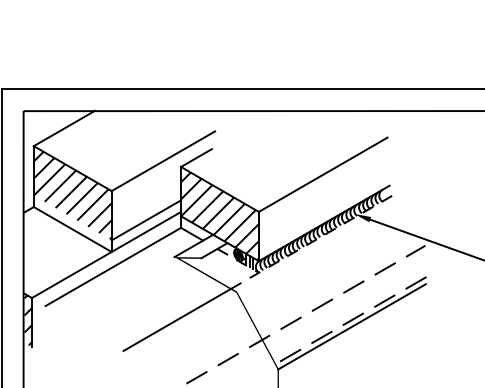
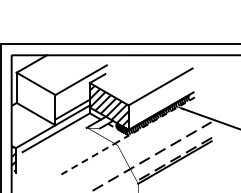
hatch: (71, 196) -> (35, 97), removed
line: (178, 320) -> (88, 159), solid -> dashed

